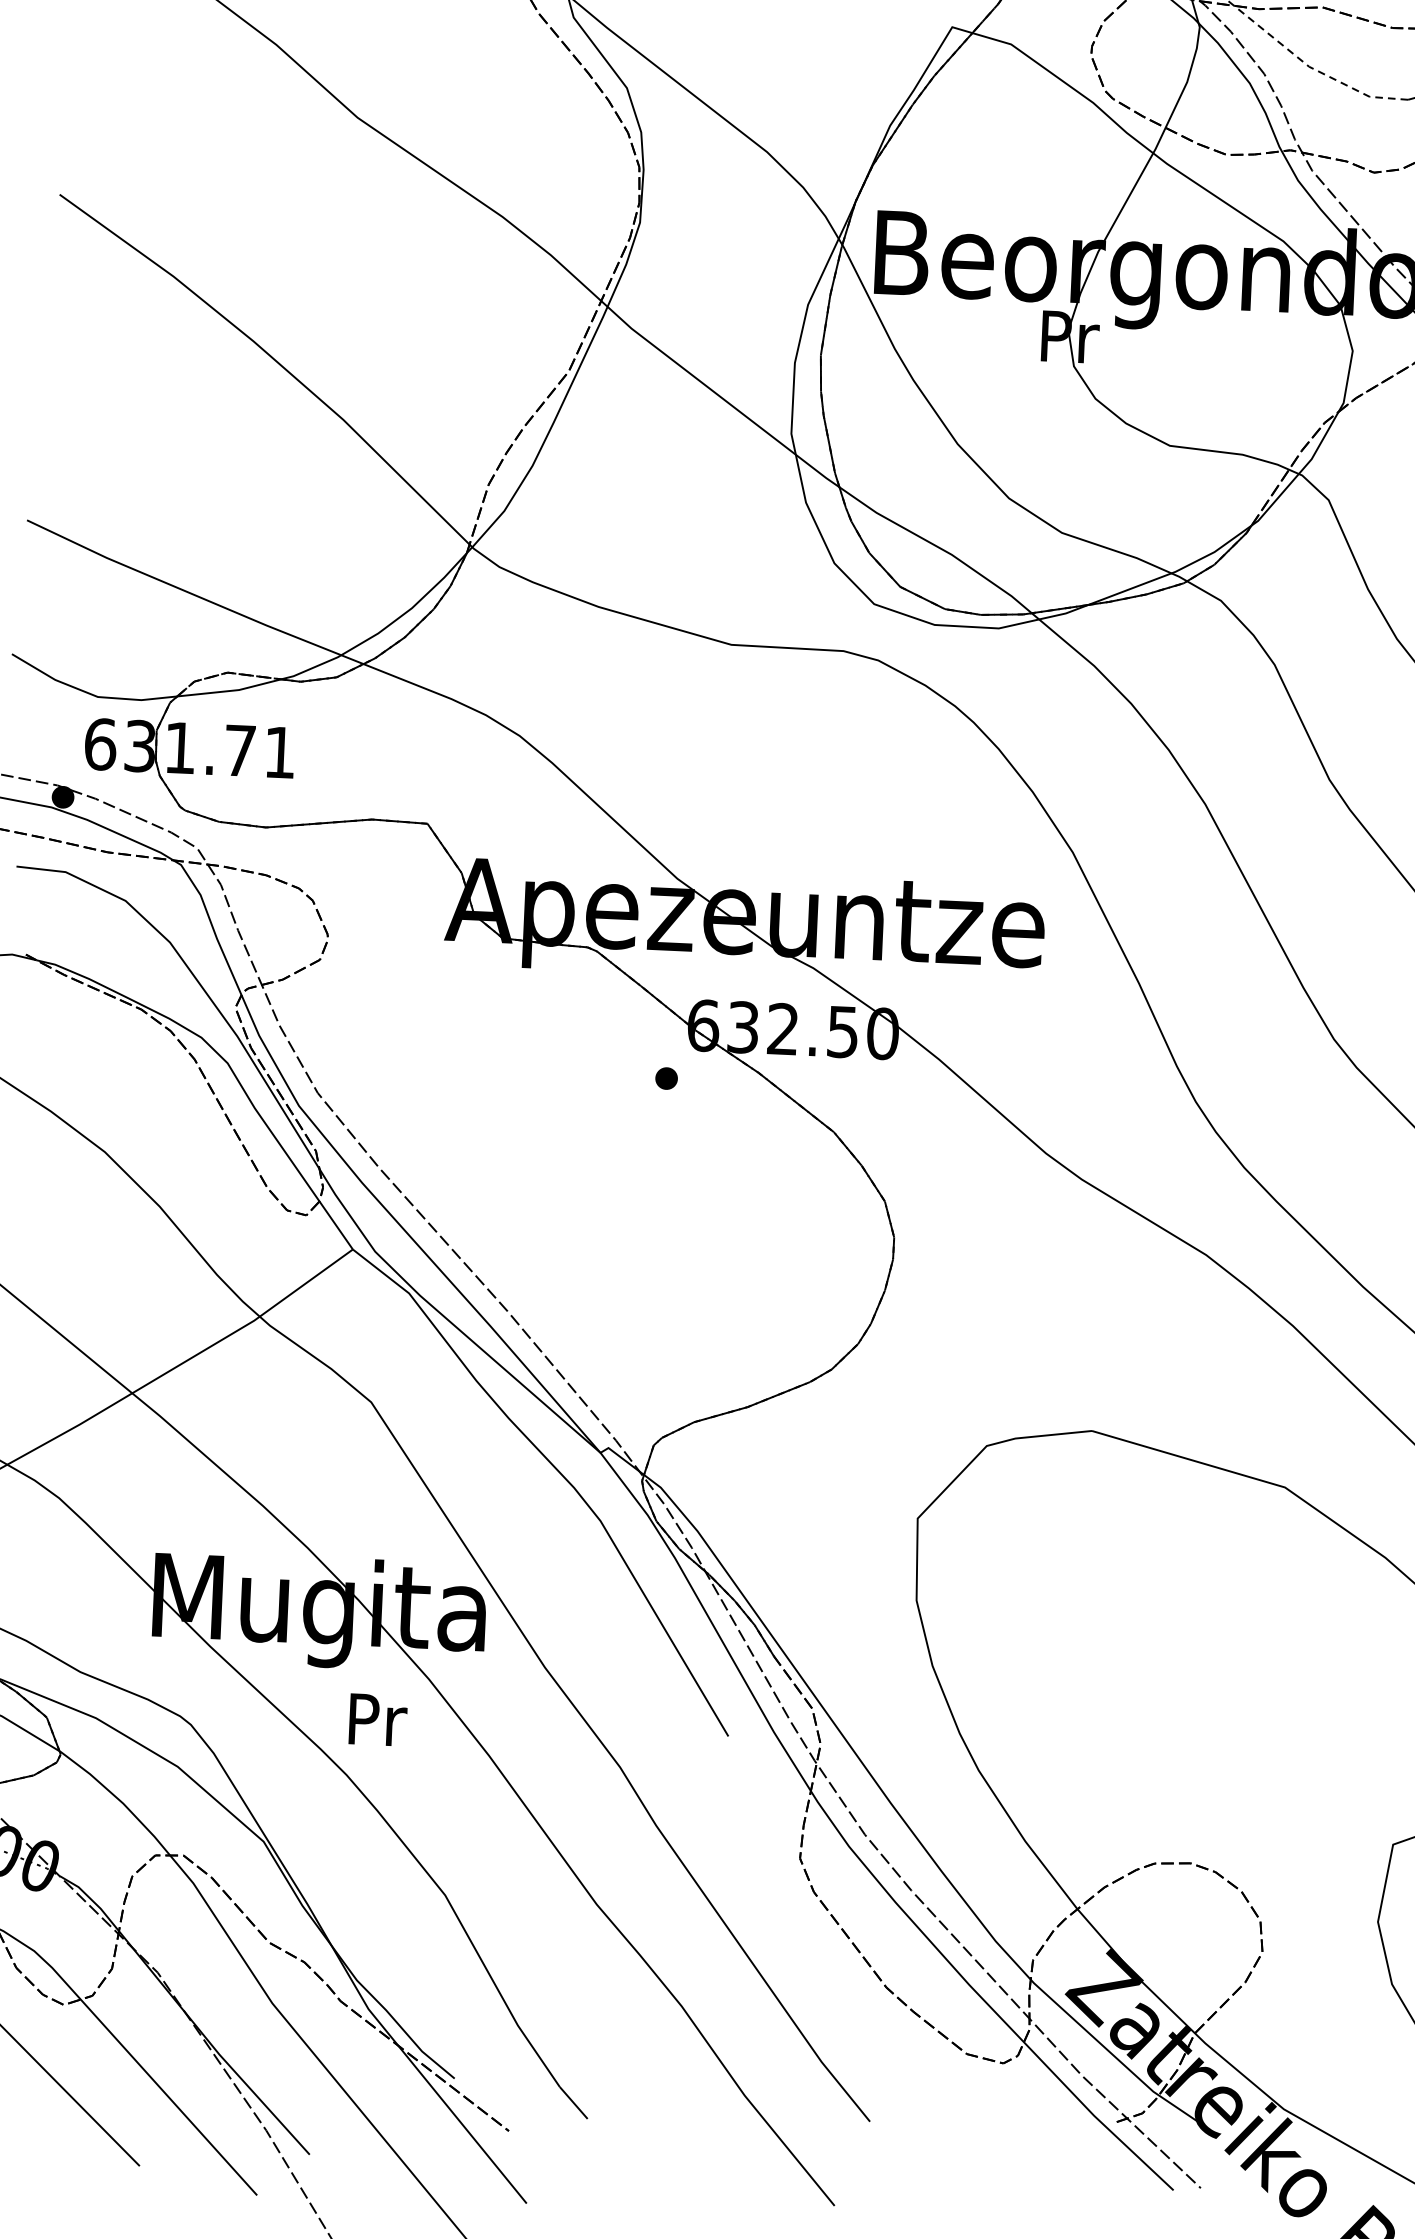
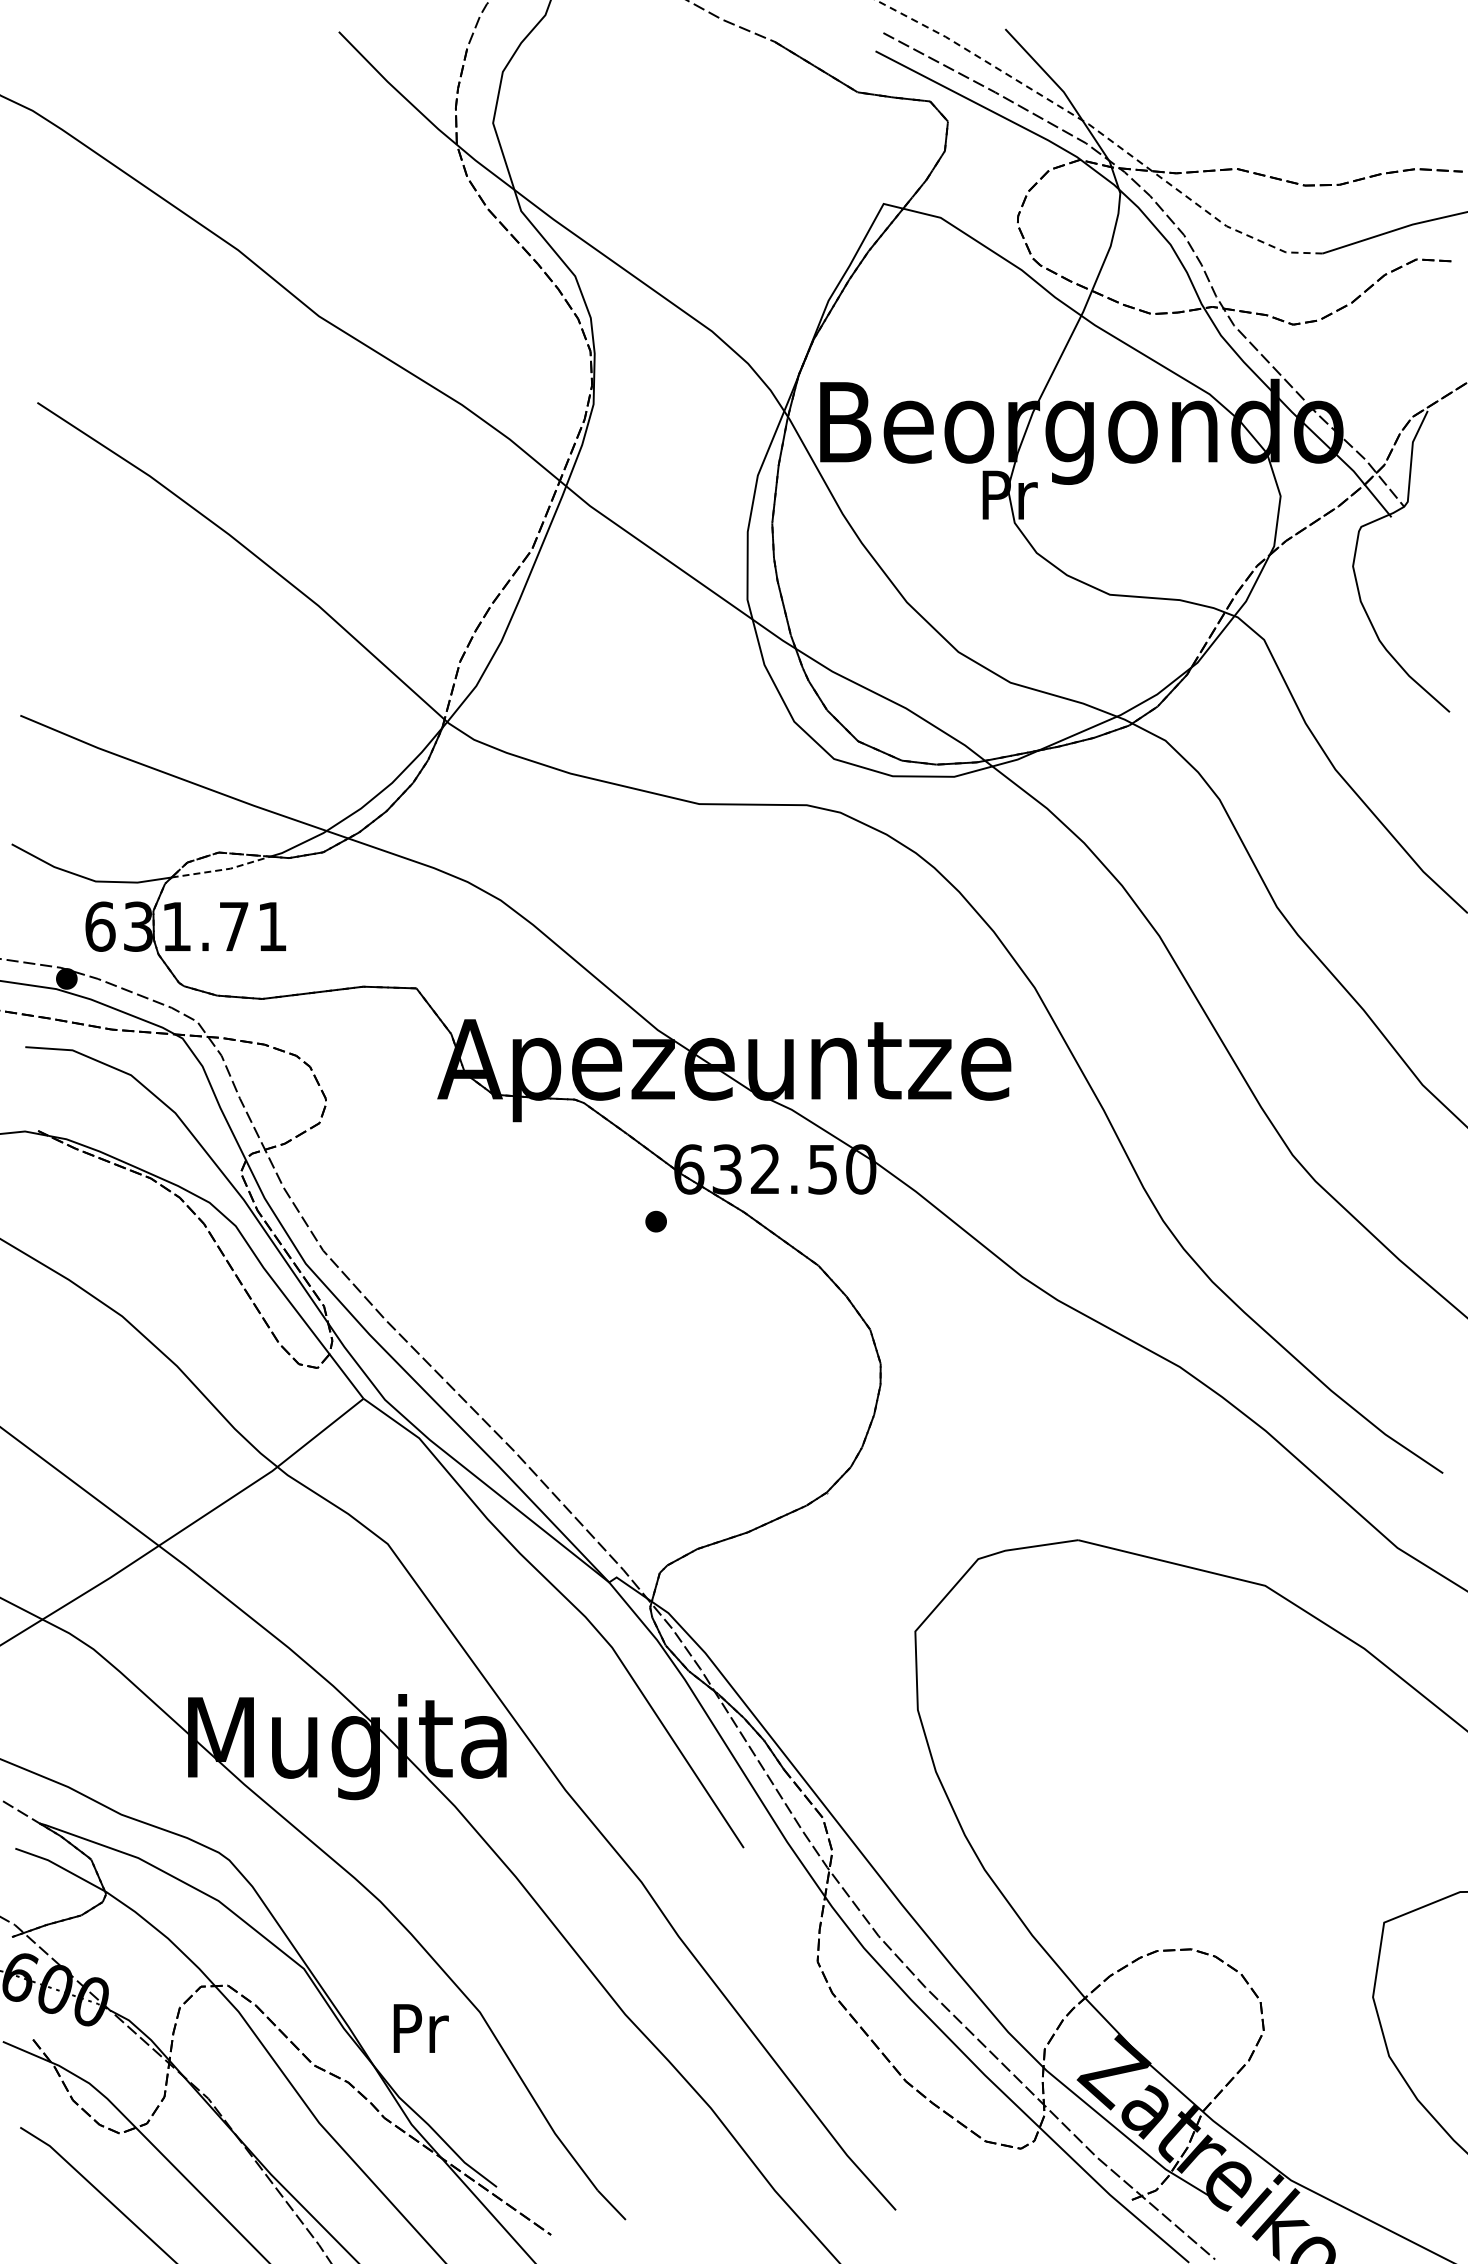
line: (230, 690) -> (222, 869), solid -> dashed
text: (377, 1719) -> (420, 2028), moved

